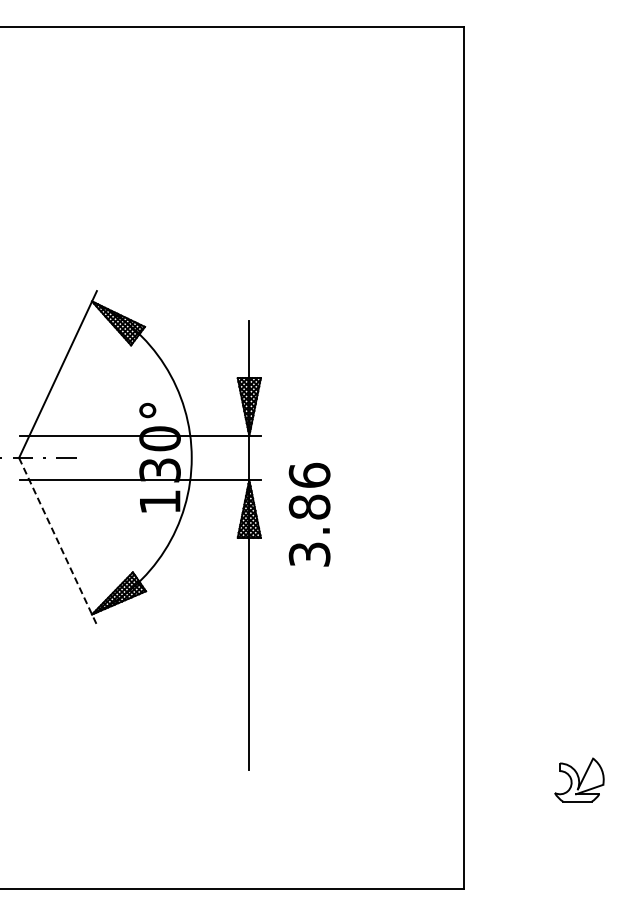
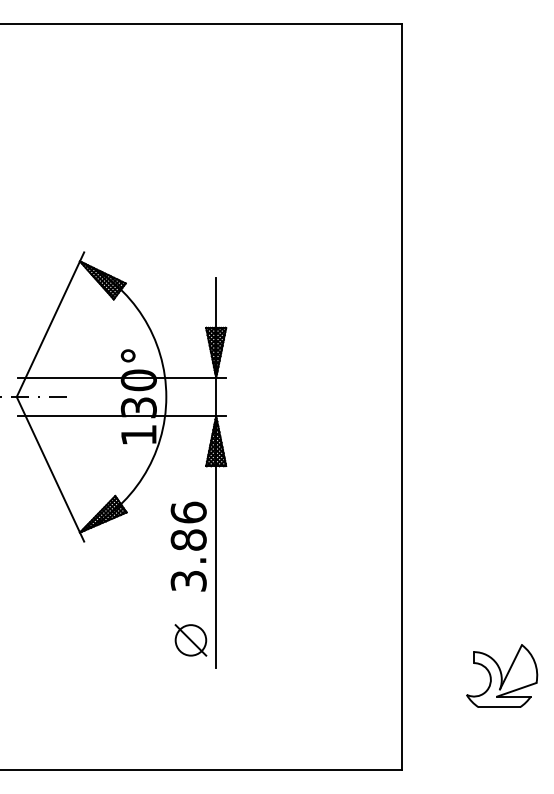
text: (309, 514) -> (188, 546), moved
line: (58, 541) -> (50, 469), dashed -> solid
part: (219, 738) -> (190, 639), added
part: (579, 779) -> (502, 675), size x1.67

